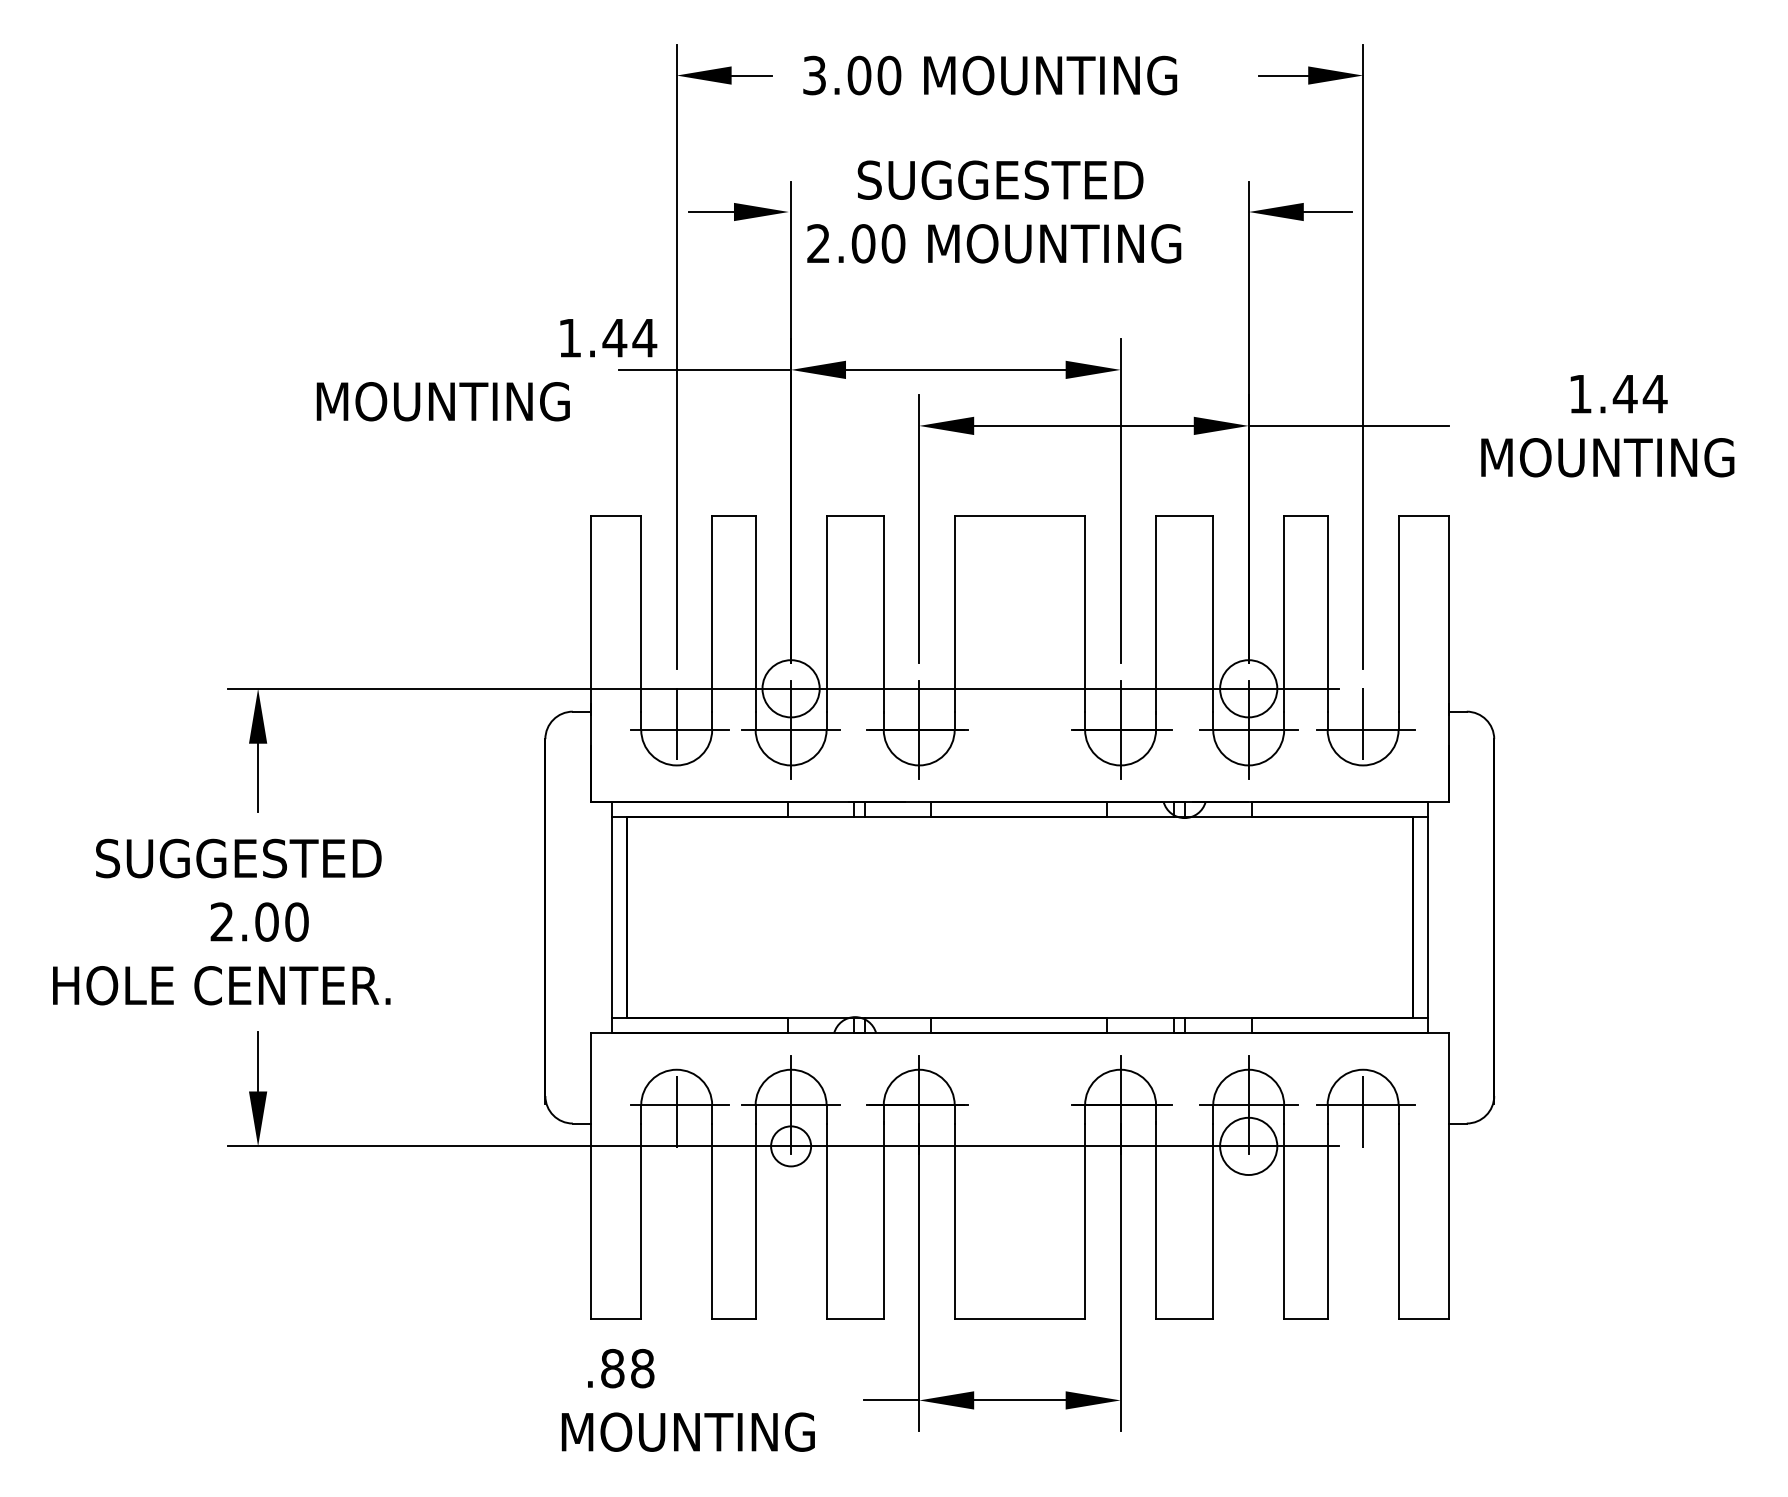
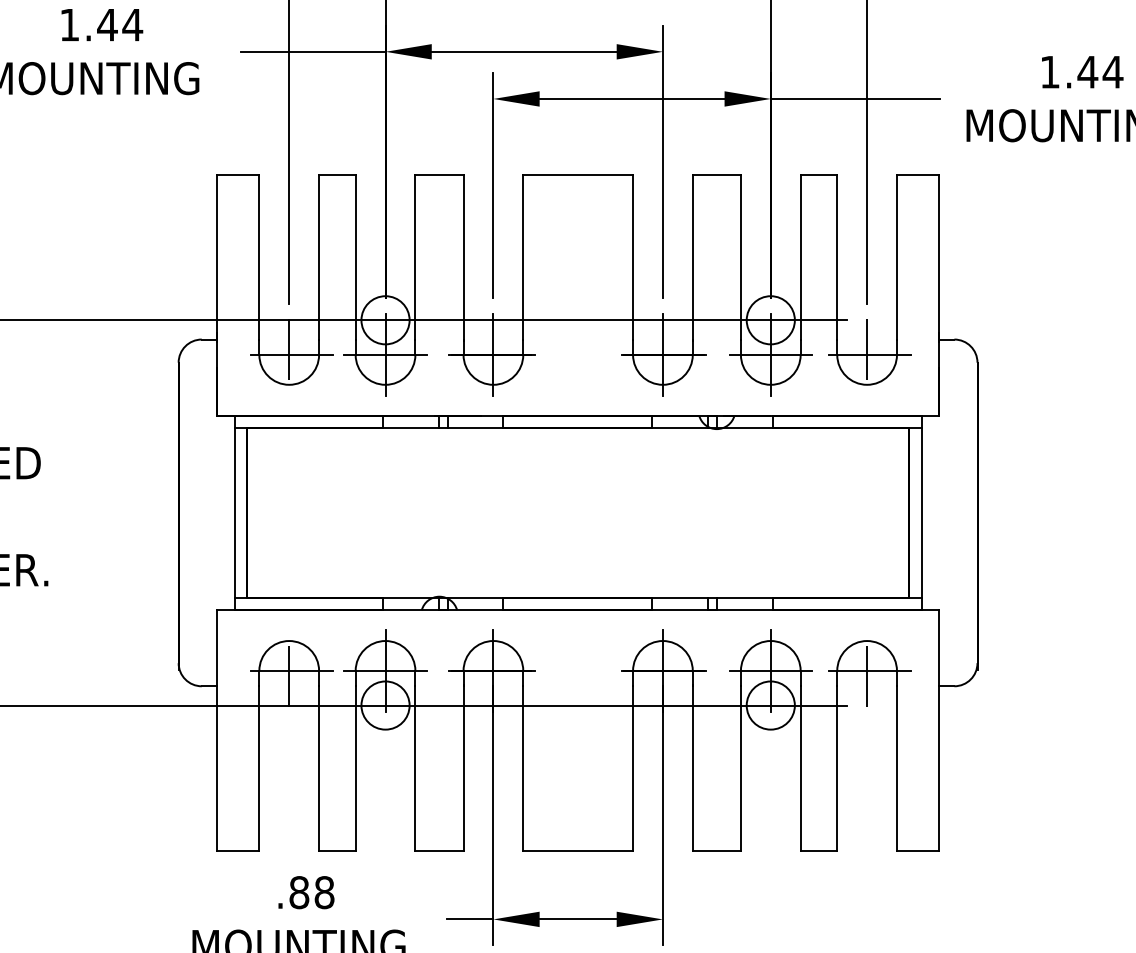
text: (608, 338) -> (102, 25), moved
circle: (790, 1146) -> (385, 705), size x1.43
text: (621, 1368) -> (306, 892), moved

